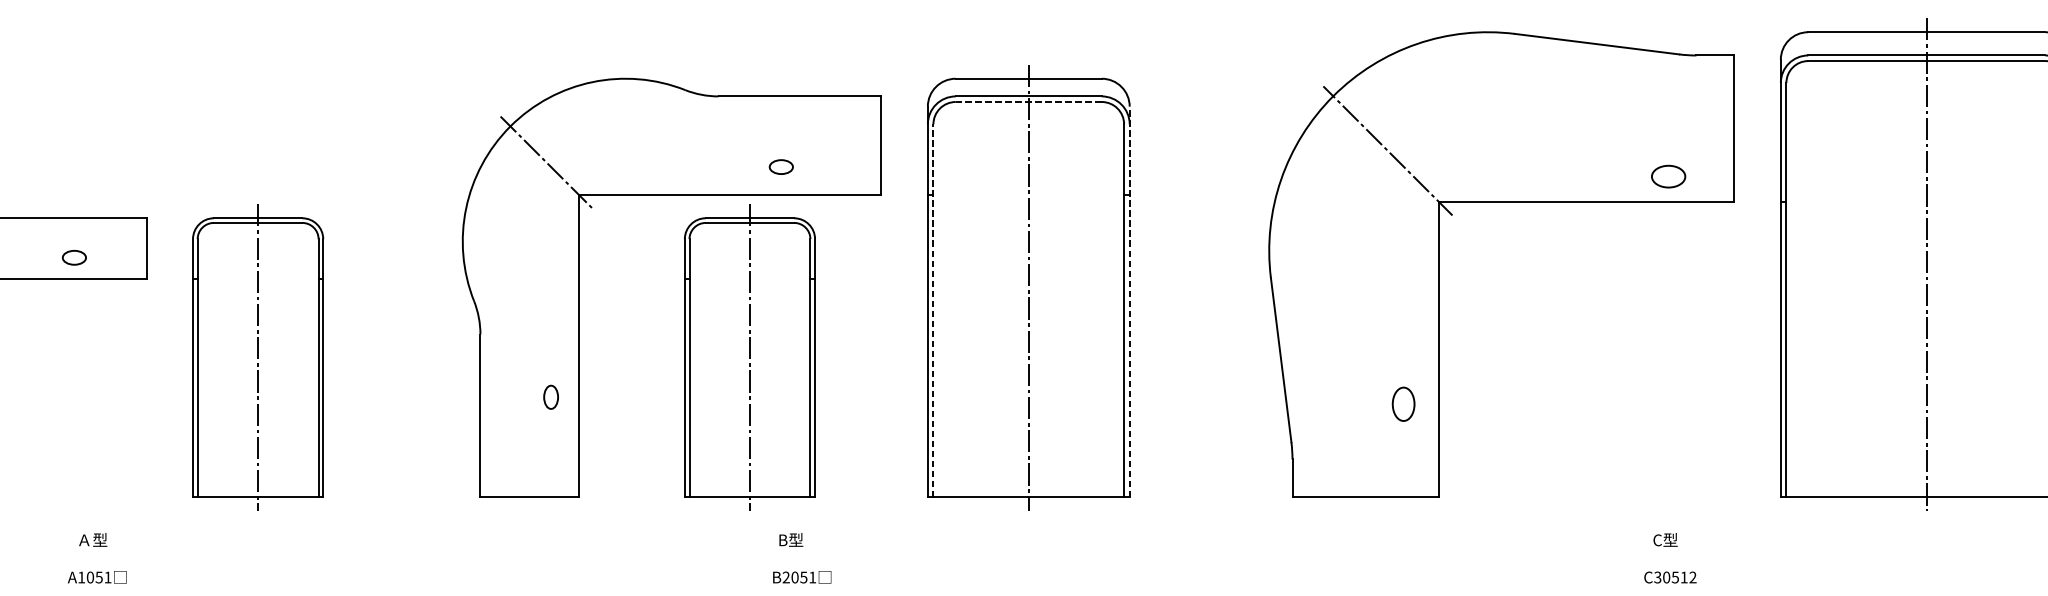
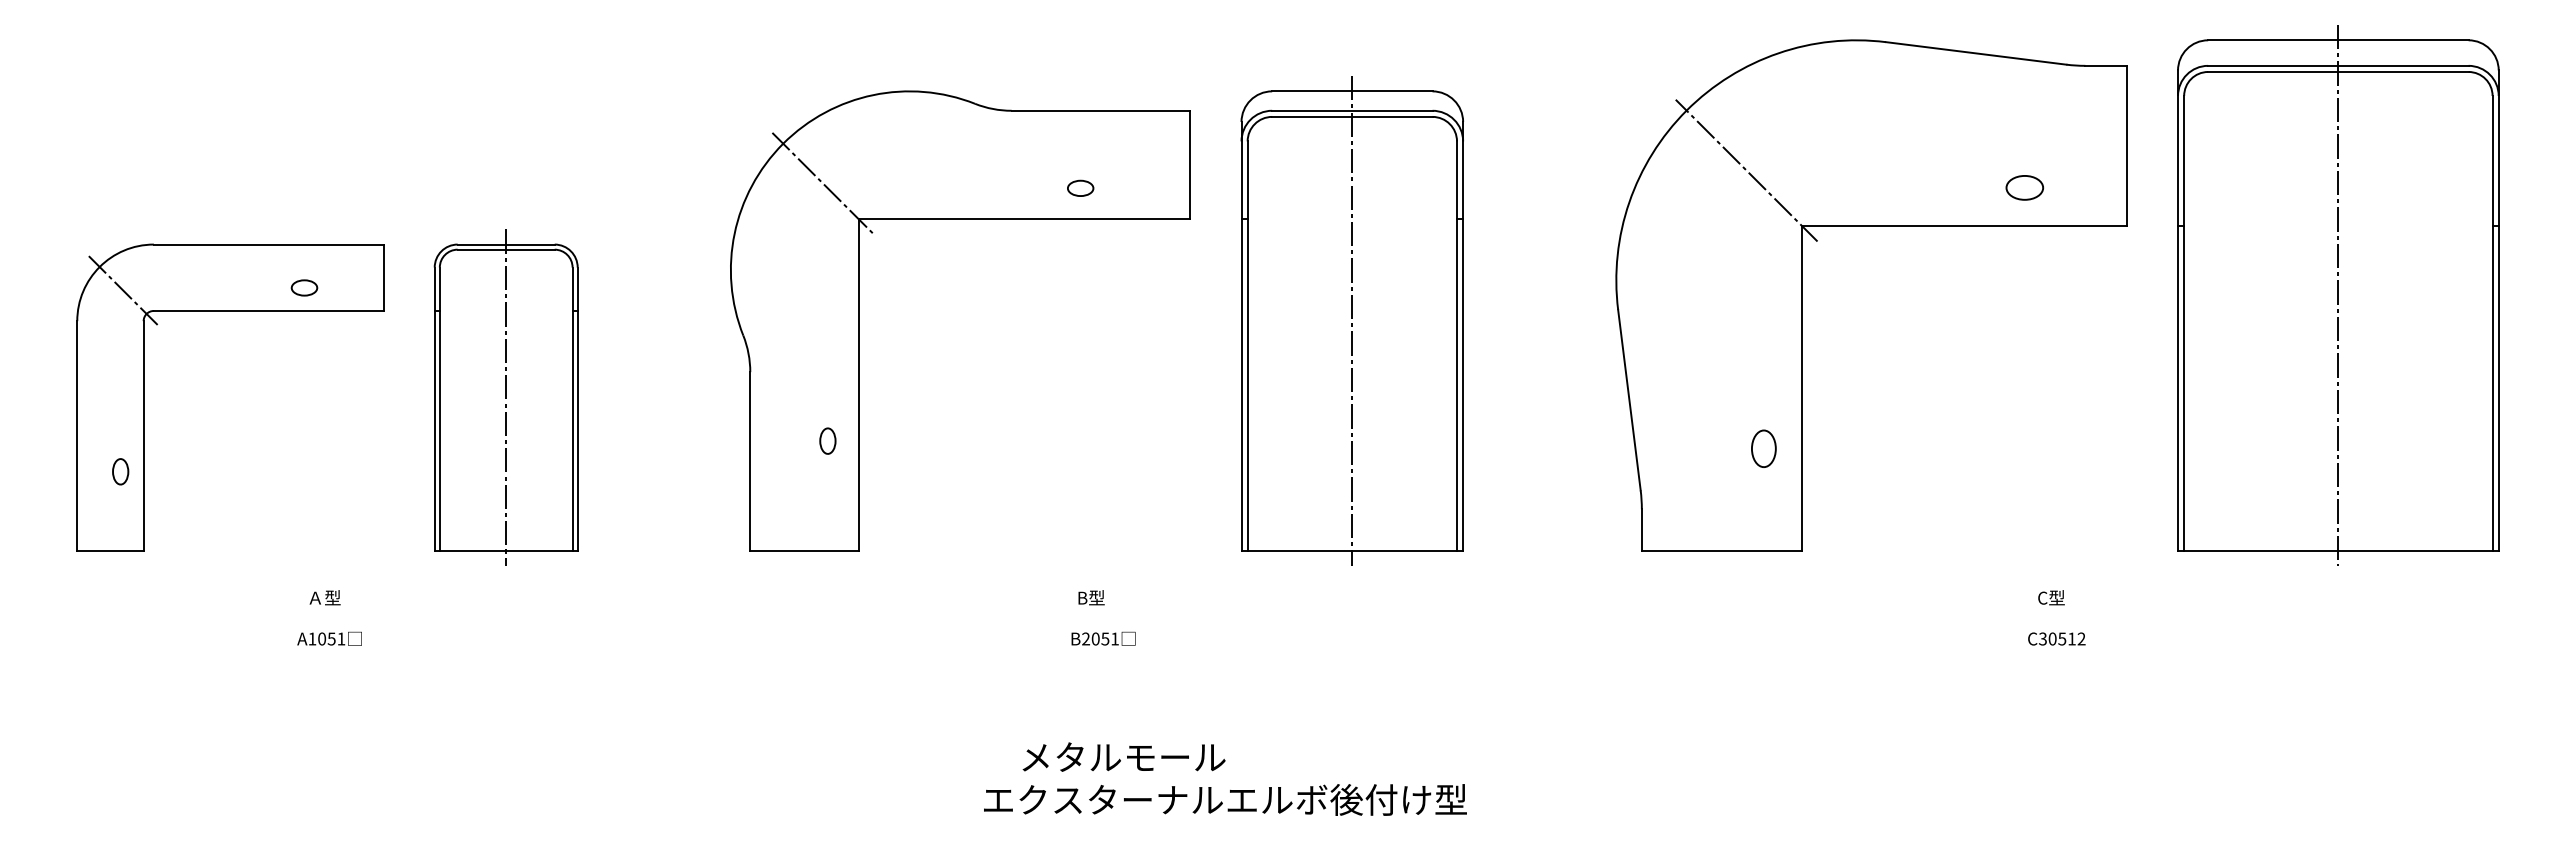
line: (1028, 101) -> (1351, 116), dashed -> solid
part: (1668, 176) -> (2024, 187), moved
line: (1130, 301) -> (1463, 335), dashed -> solid
line: (933, 311) -> (1247, 346), dashed -> solid
part: (749, 357) -> (1045, 397), removed

